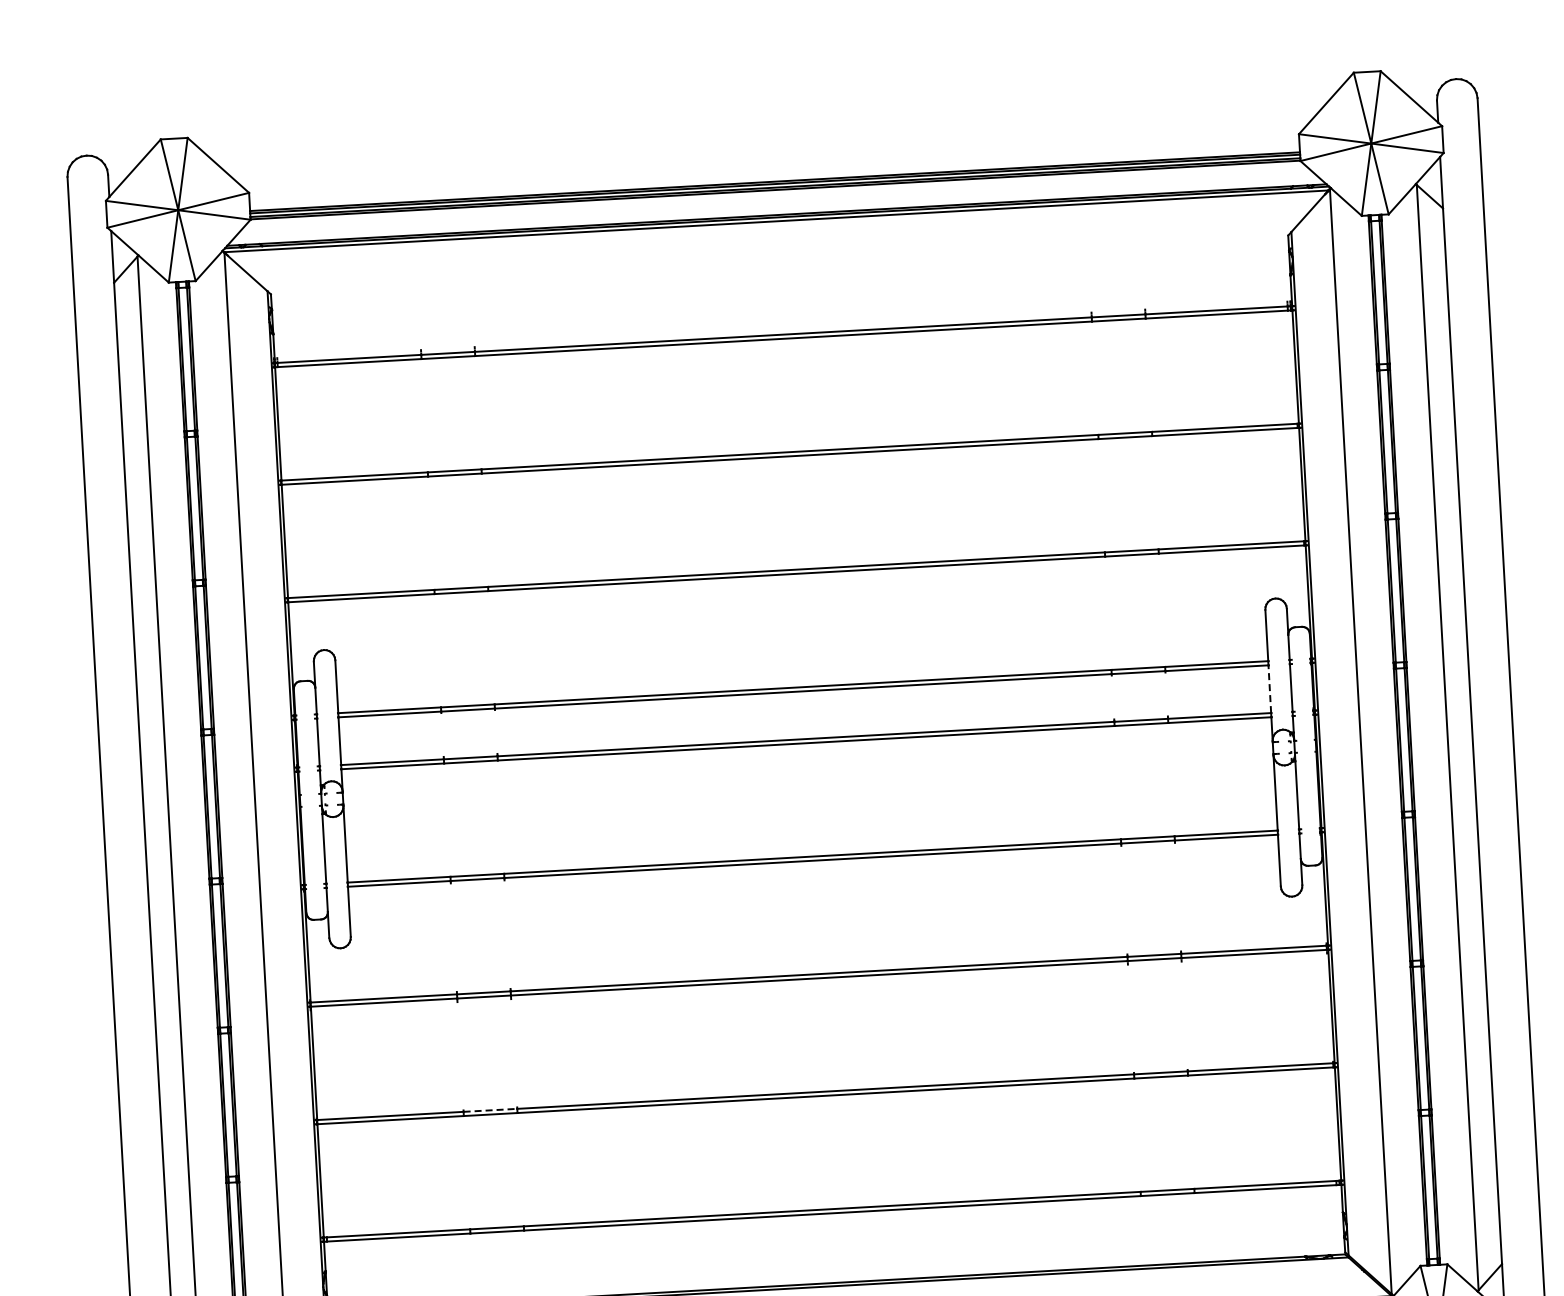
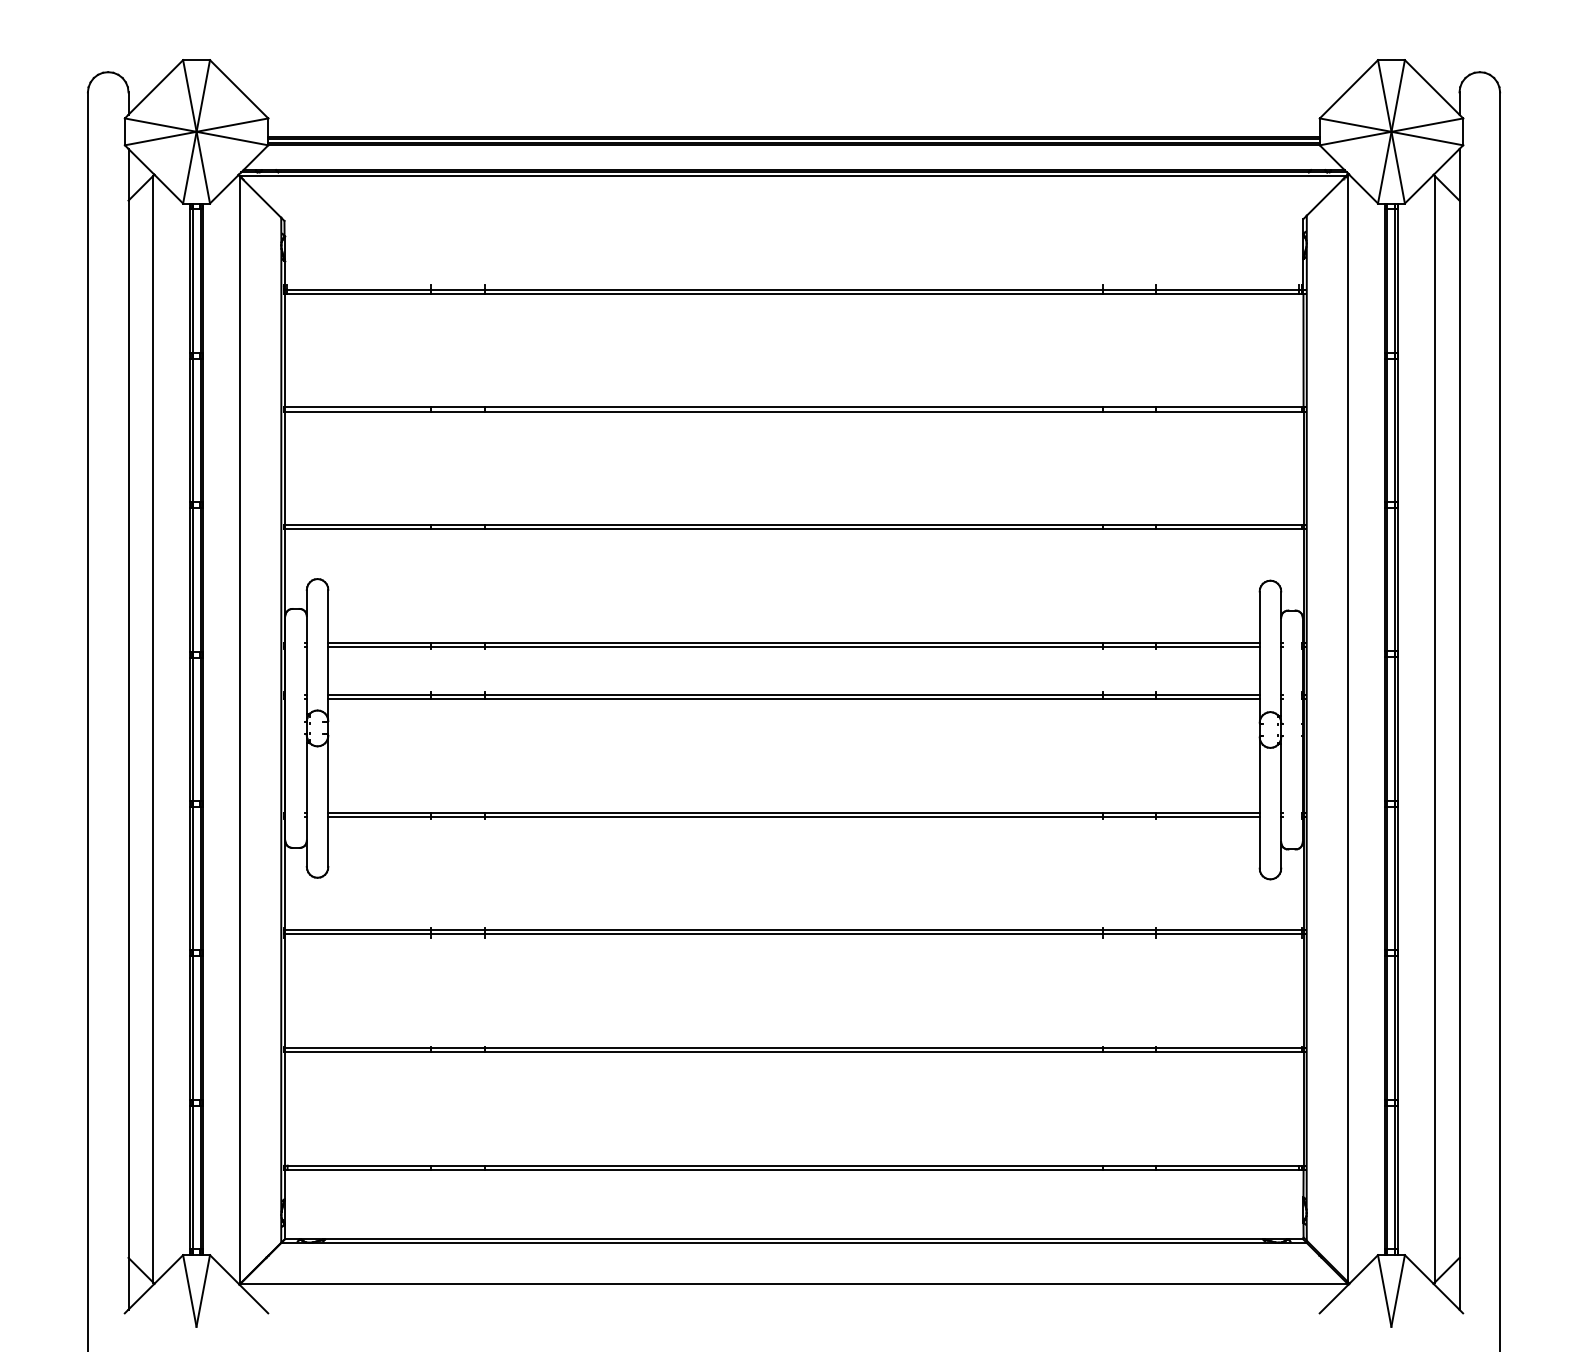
line: (1269, 688) -> (1259, 670), dashed -> solid
line: (490, 1109) -> (458, 1047), dashed -> solid

